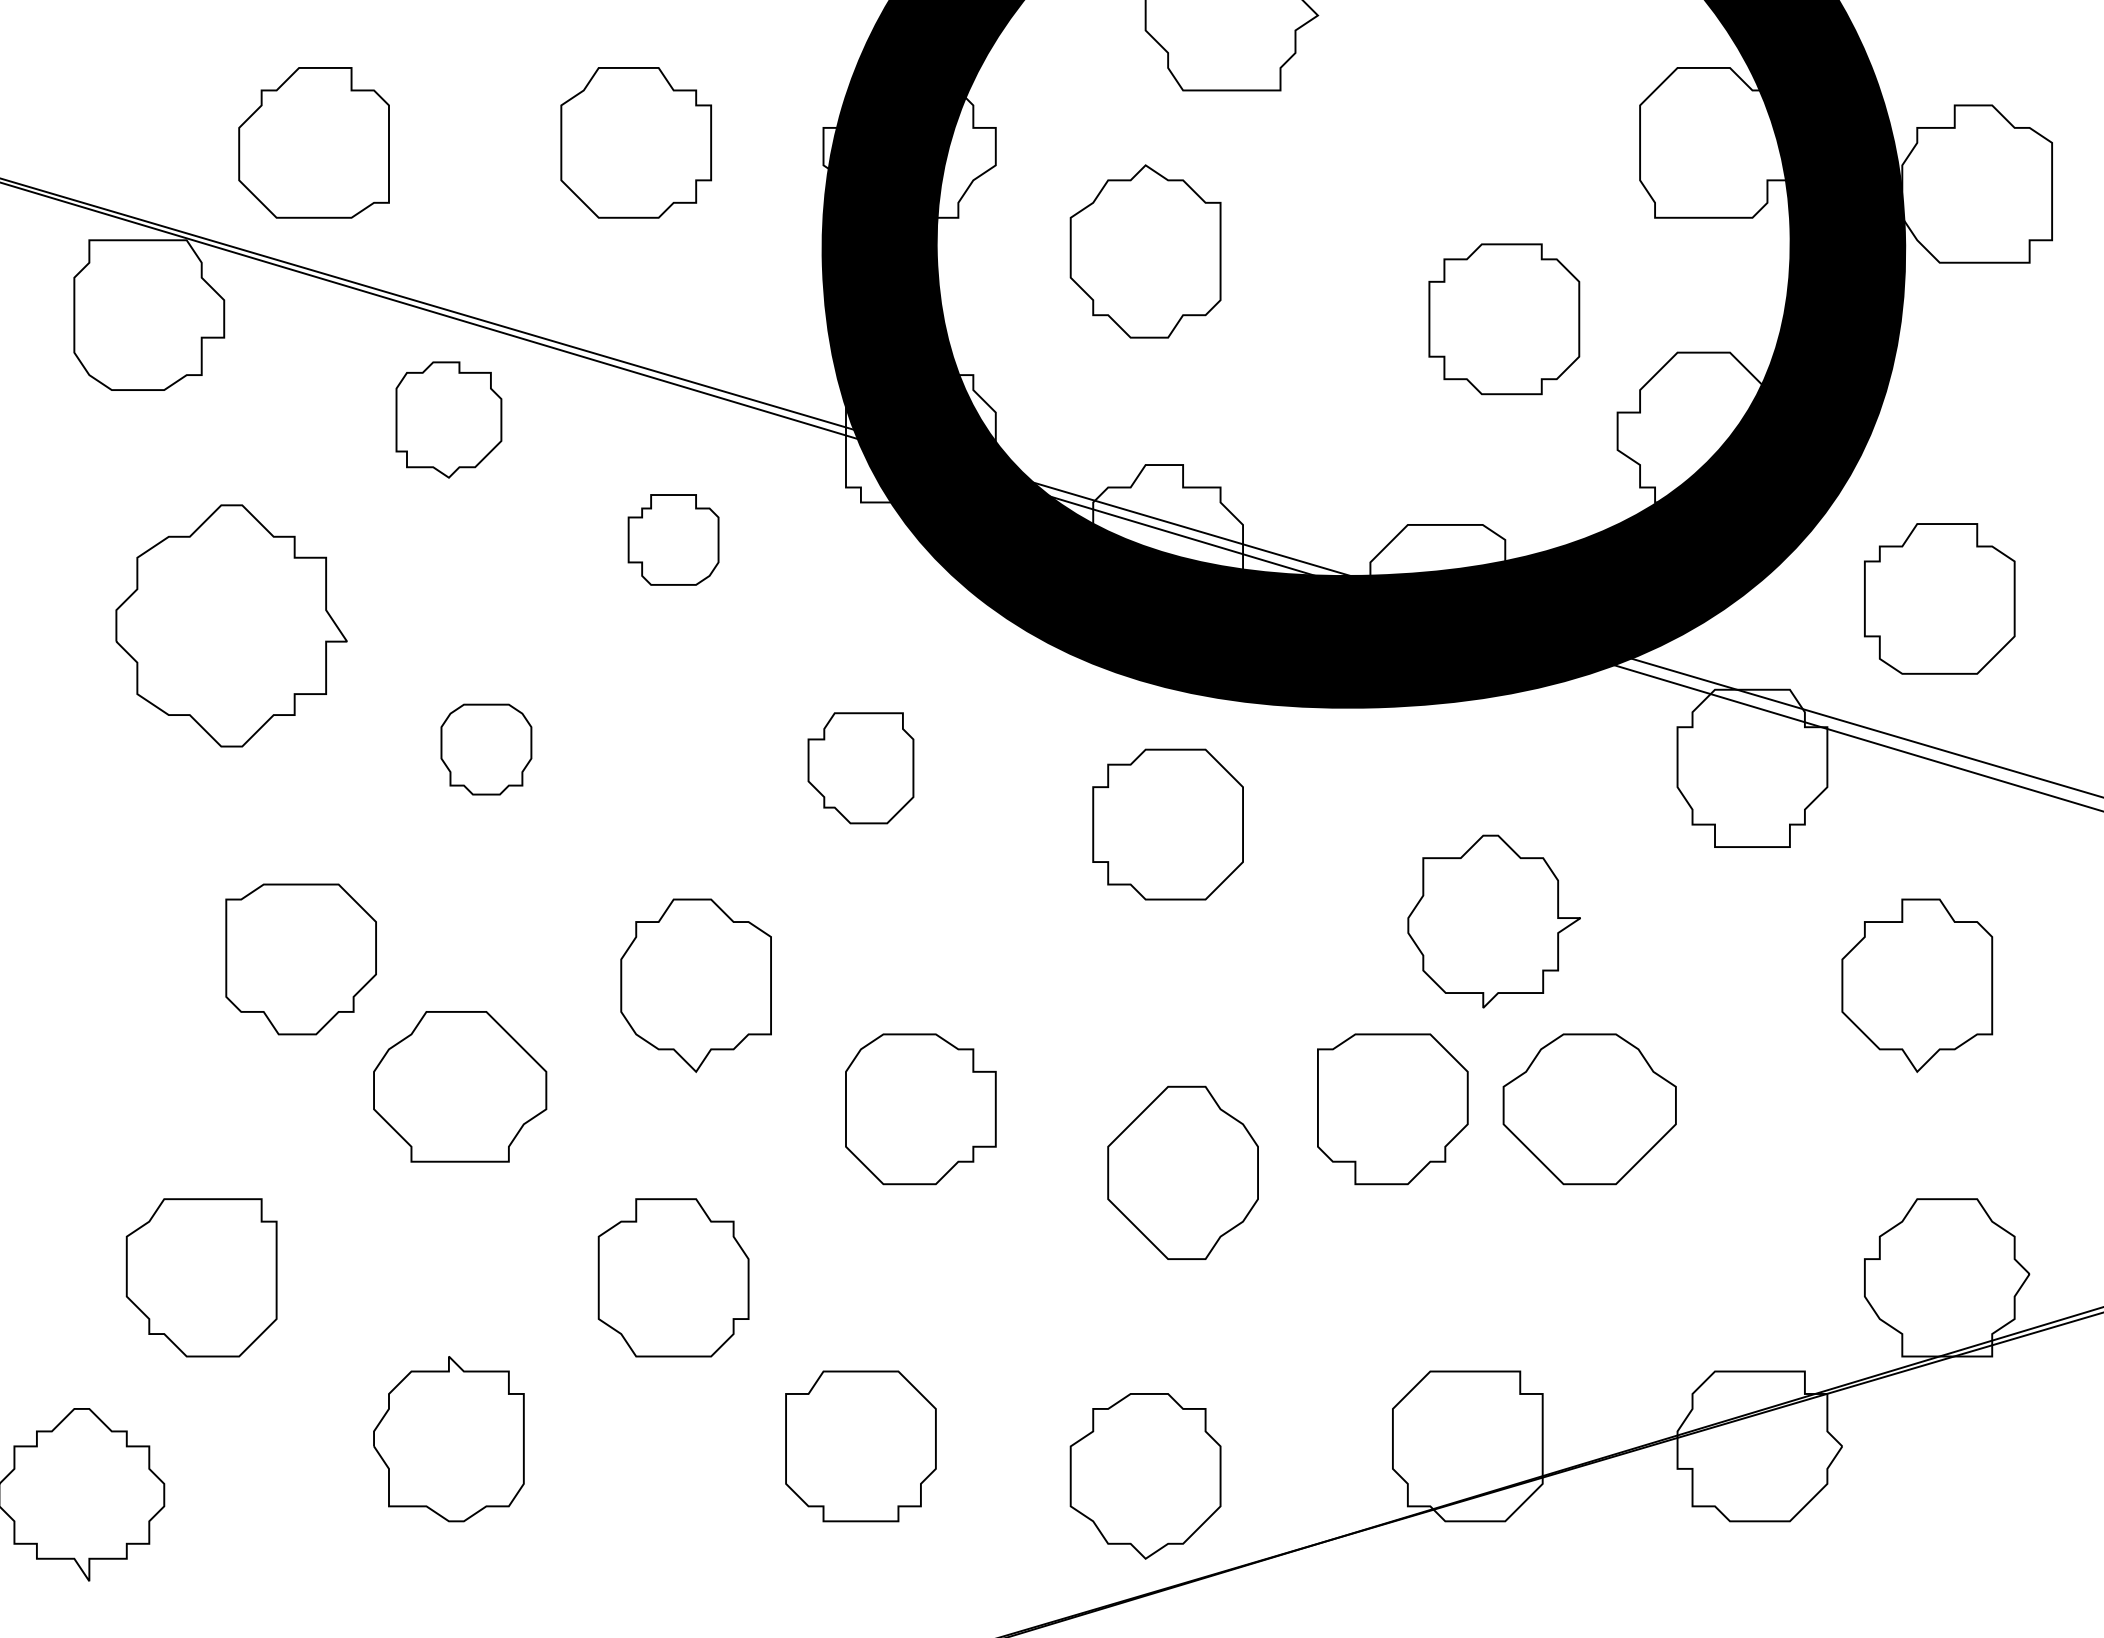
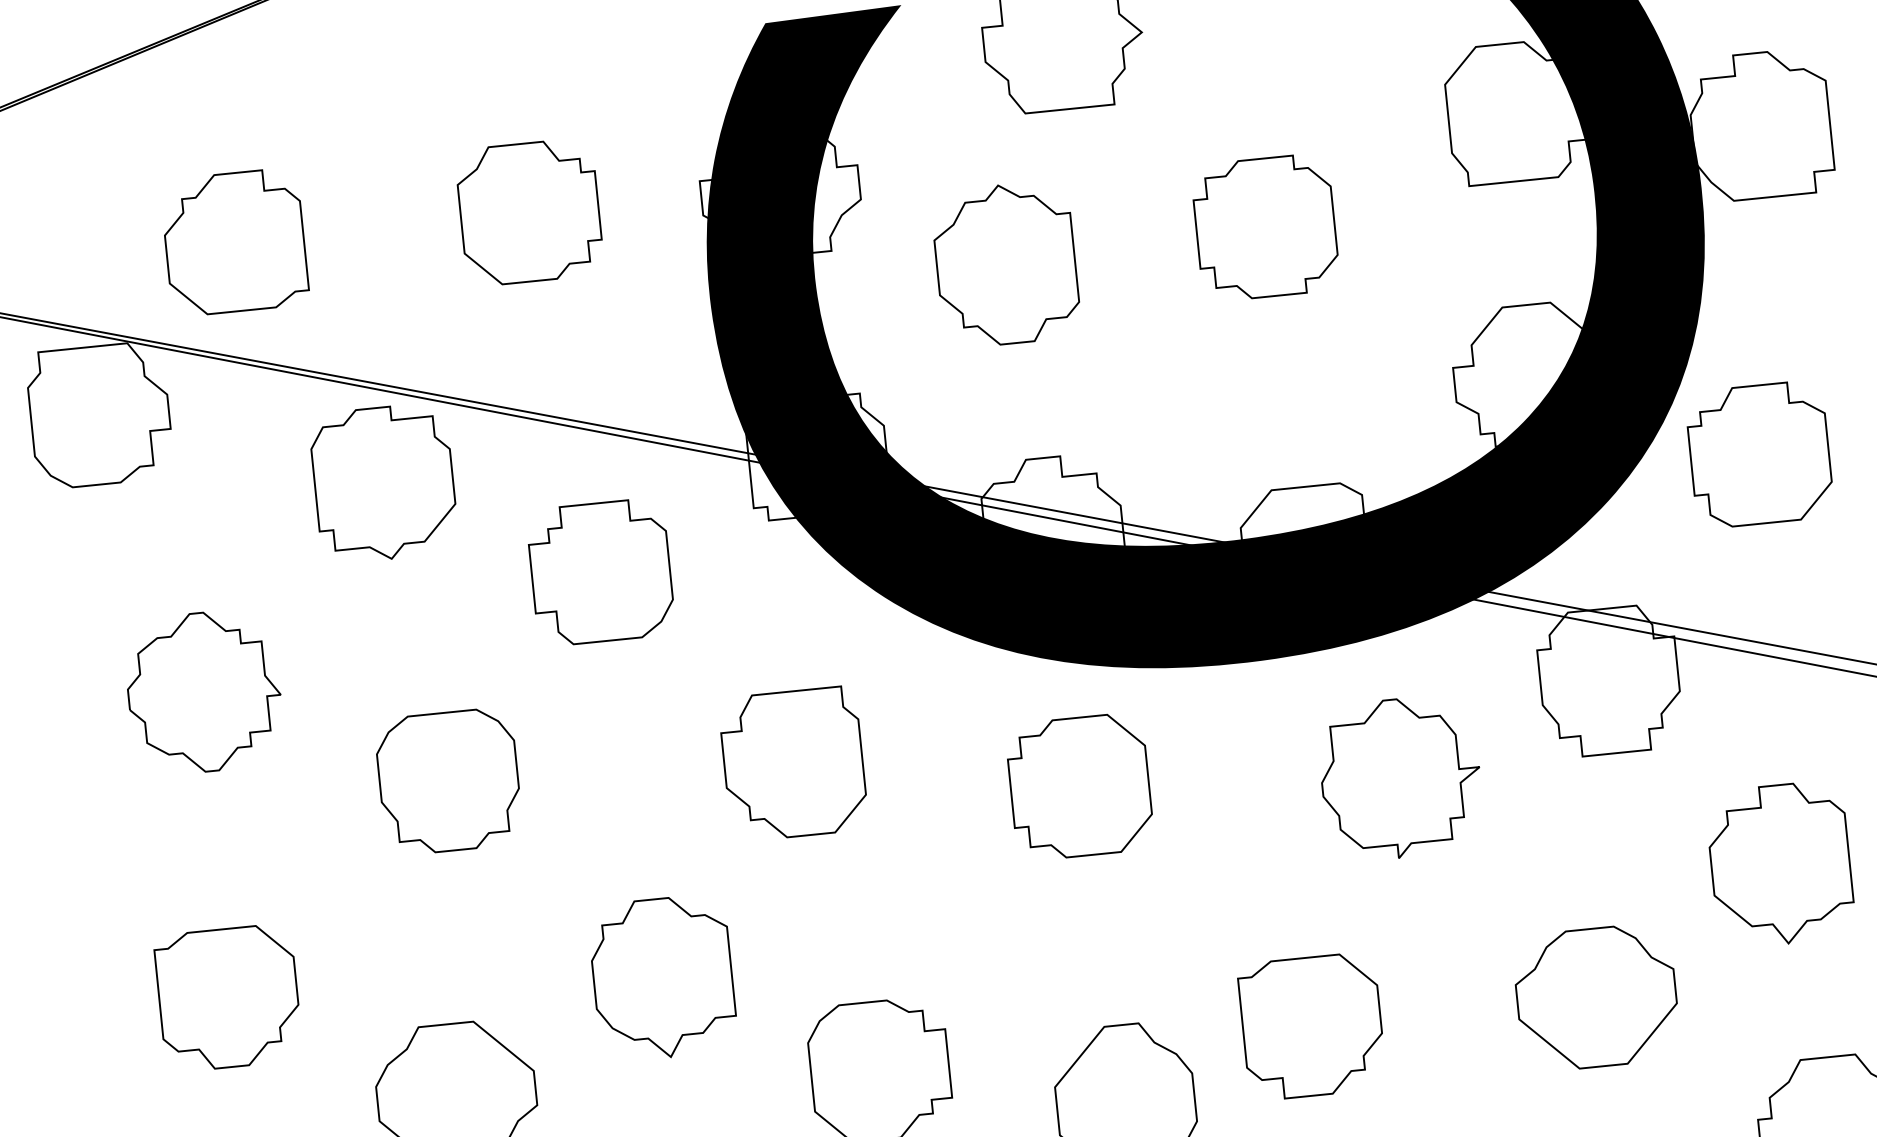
part: (1504, 319) -> (1265, 227), moved
part: (448, 419) -> (383, 482), size x1.43
part: (673, 539) -> (600, 571), size x1.67
part: (1939, 598) -> (1759, 454), moved
part: (231, 626) -> (204, 692), size x0.71
part: (486, 749) -> (449, 781), size x1.67
part: (860, 767) -> (793, 763), size x1.43
part: (1493, 921) -> (1400, 778), moved
part: (300, 959) -> (227, 998), moved
part: (1589, 1109) -> (1596, 997), moved

